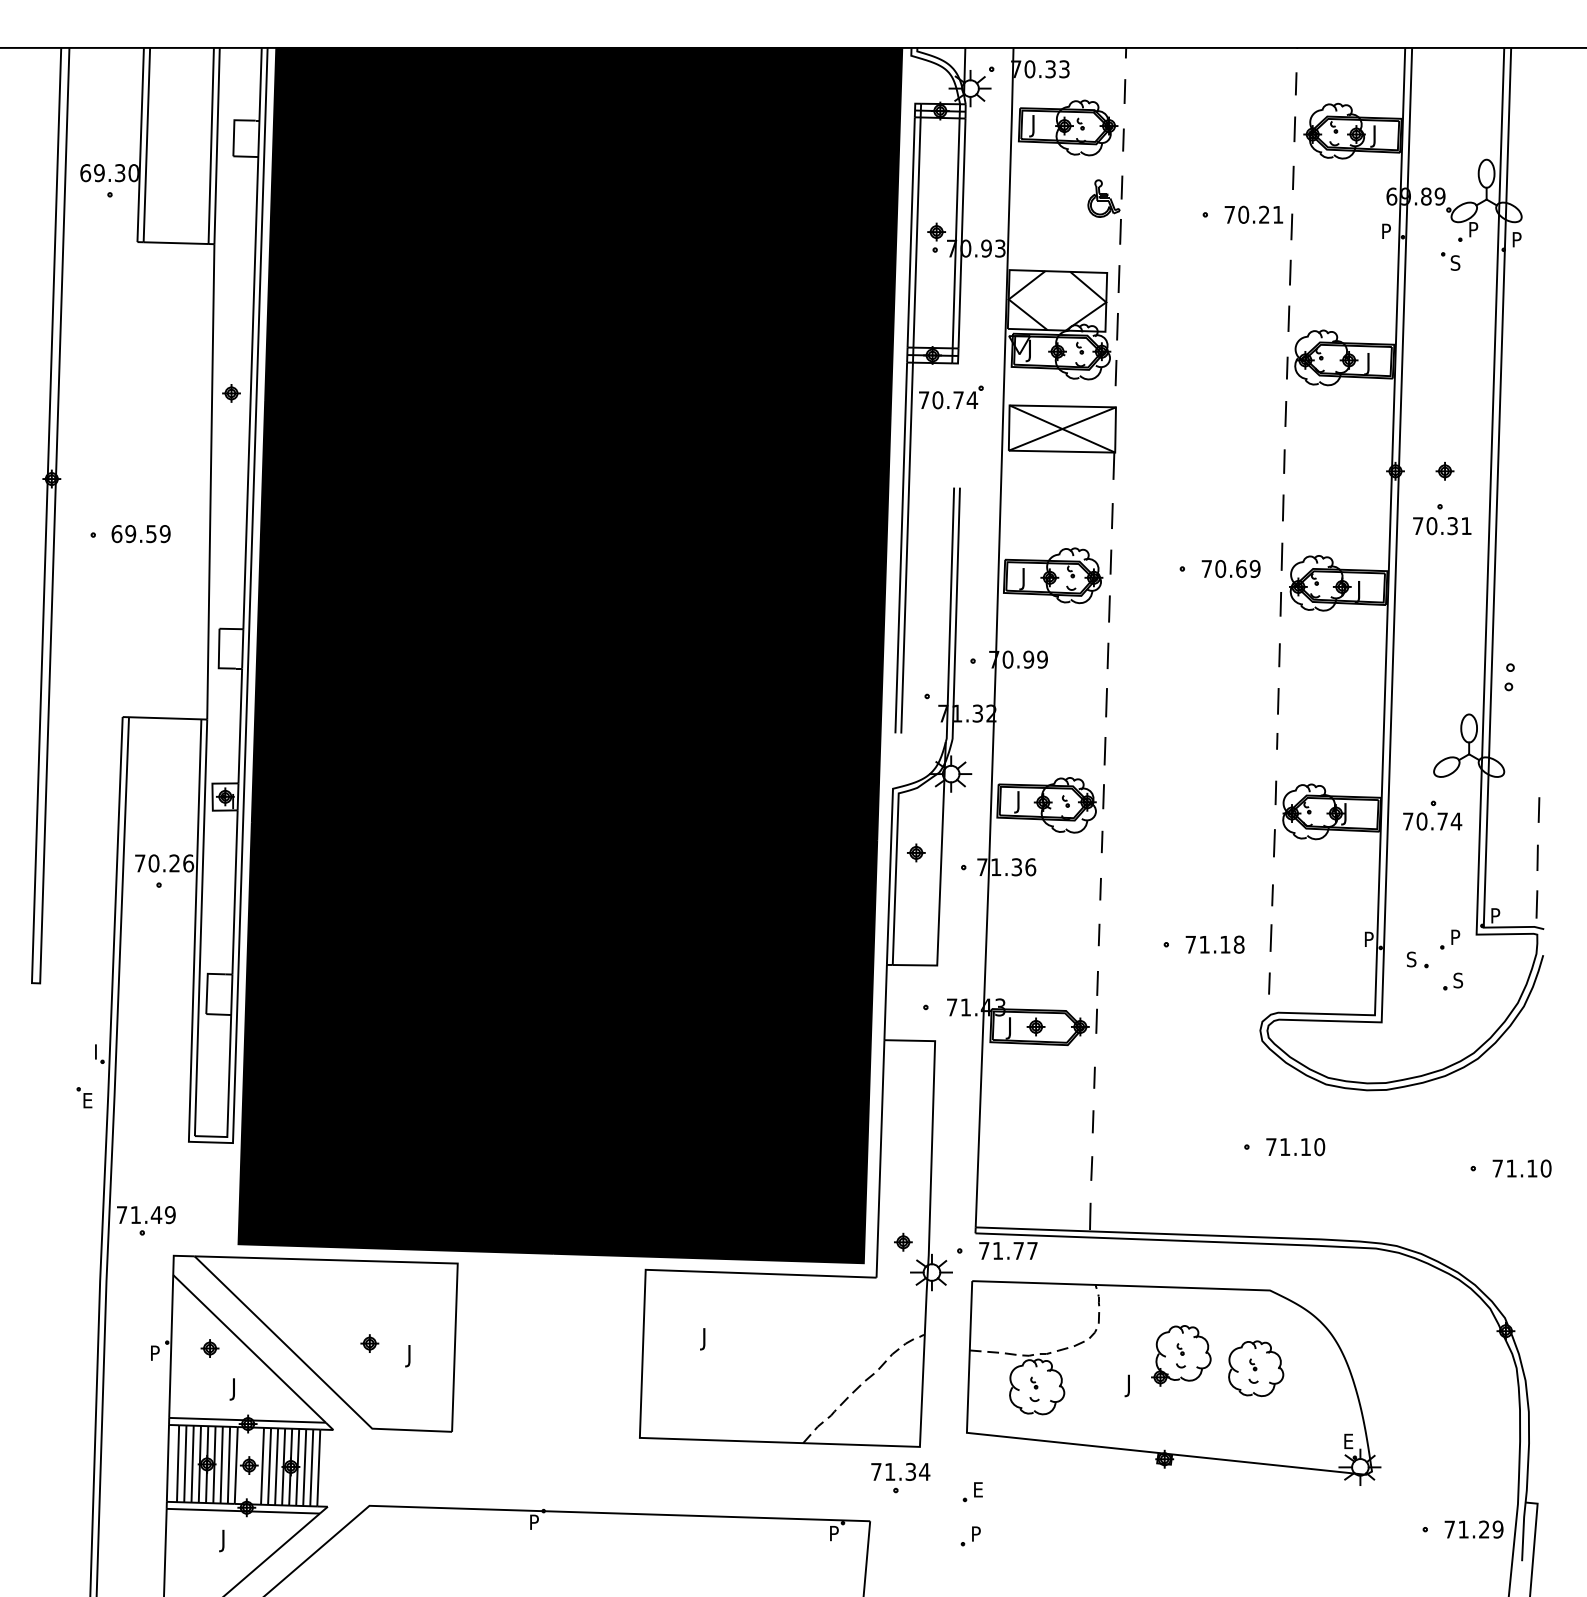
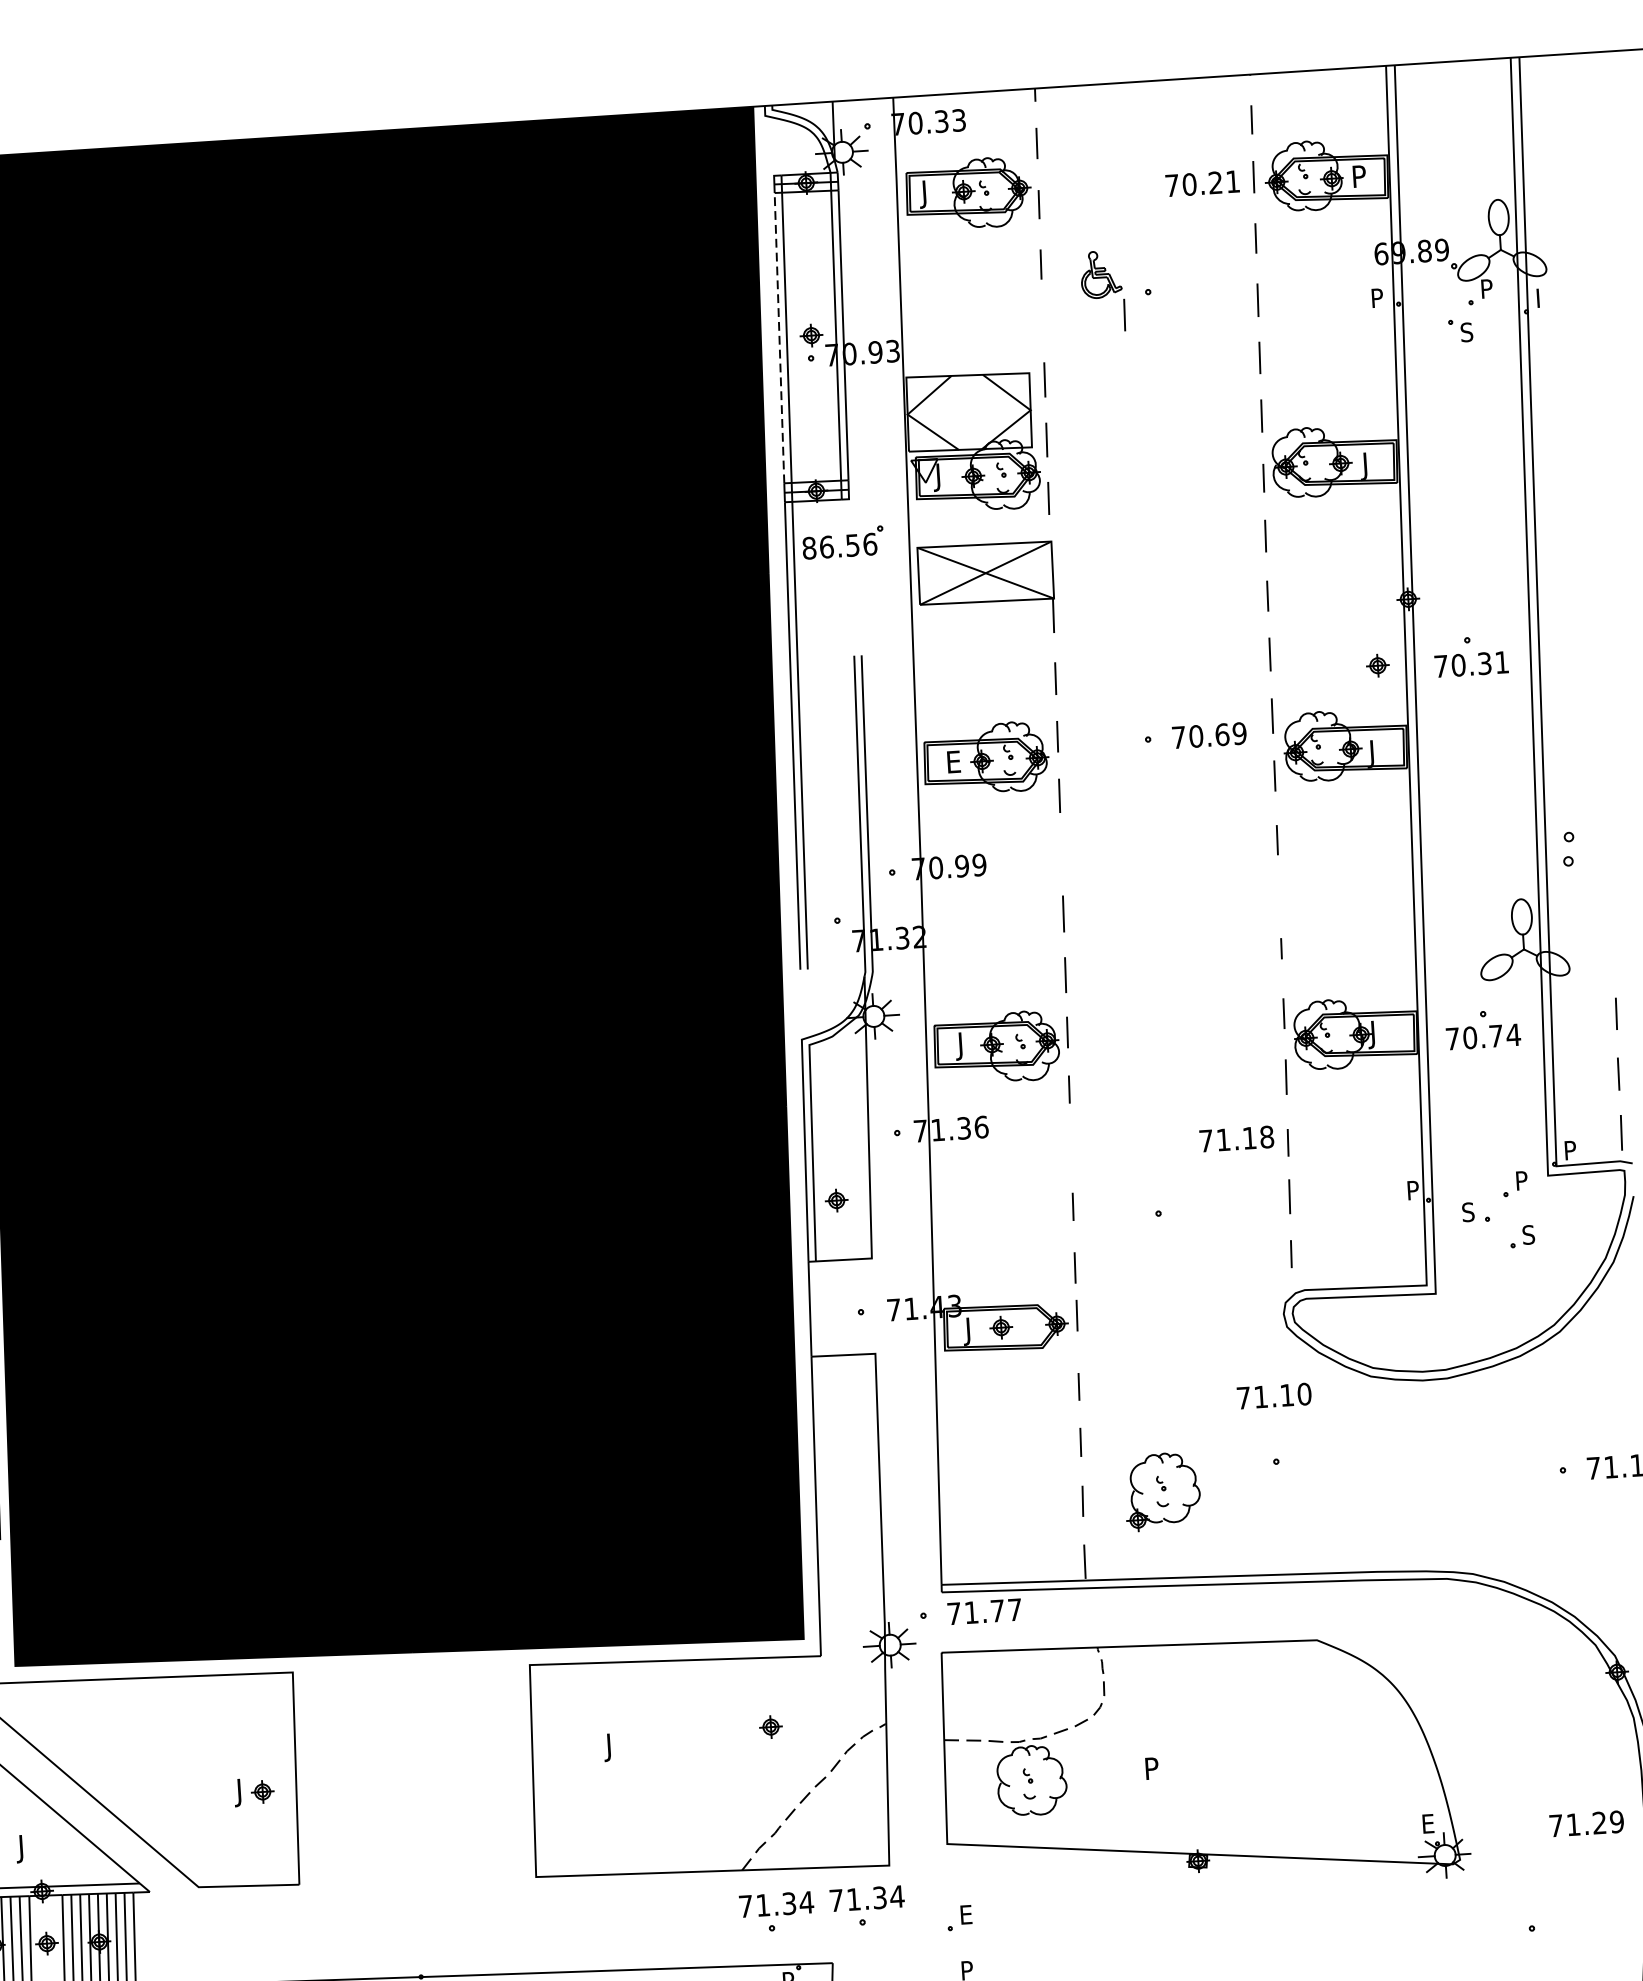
text: (1376, 136) -> (1357, 179), J -> P
part: (1104, 211) -> (1102, 290), moved
text: (1253, 214) -> (1201, 183), moved
line: (911, 231) -> (779, 336), solid -> dashed
text: (1517, 236) -> (1542, 293), P -> I
text: (948, 400) -> (840, 546), 70.74 -> 86.56
part: (1444, 471) -> (1377, 666), moved
text: (1025, 579) -> (951, 765), J -> E
line: (1107, 655) -> (1060, 854), removed
line: (1278, 701) -> (1279, 898), removed
part: (916, 852) -> (836, 1200), moved
line: (1100, 889) -> (1071, 1149), removed
text: (1214, 944) -> (1235, 1138), moved
text: (1295, 1147) -> (1274, 1396), moved
part: (903, 1241) -> (771, 1726), moved
part: (369, 1343) -> (262, 1791), moved
part: (1181, 1355) -> (1162, 1491), moved
part: (1256, 1368) -> (1306, 1739), removed
text: (1130, 1385) -> (1149, 1771), J -> P
part: (828, 1477) -> (776, 1911), added
text: (1473, 1529) -> (1586, 1823), moved

